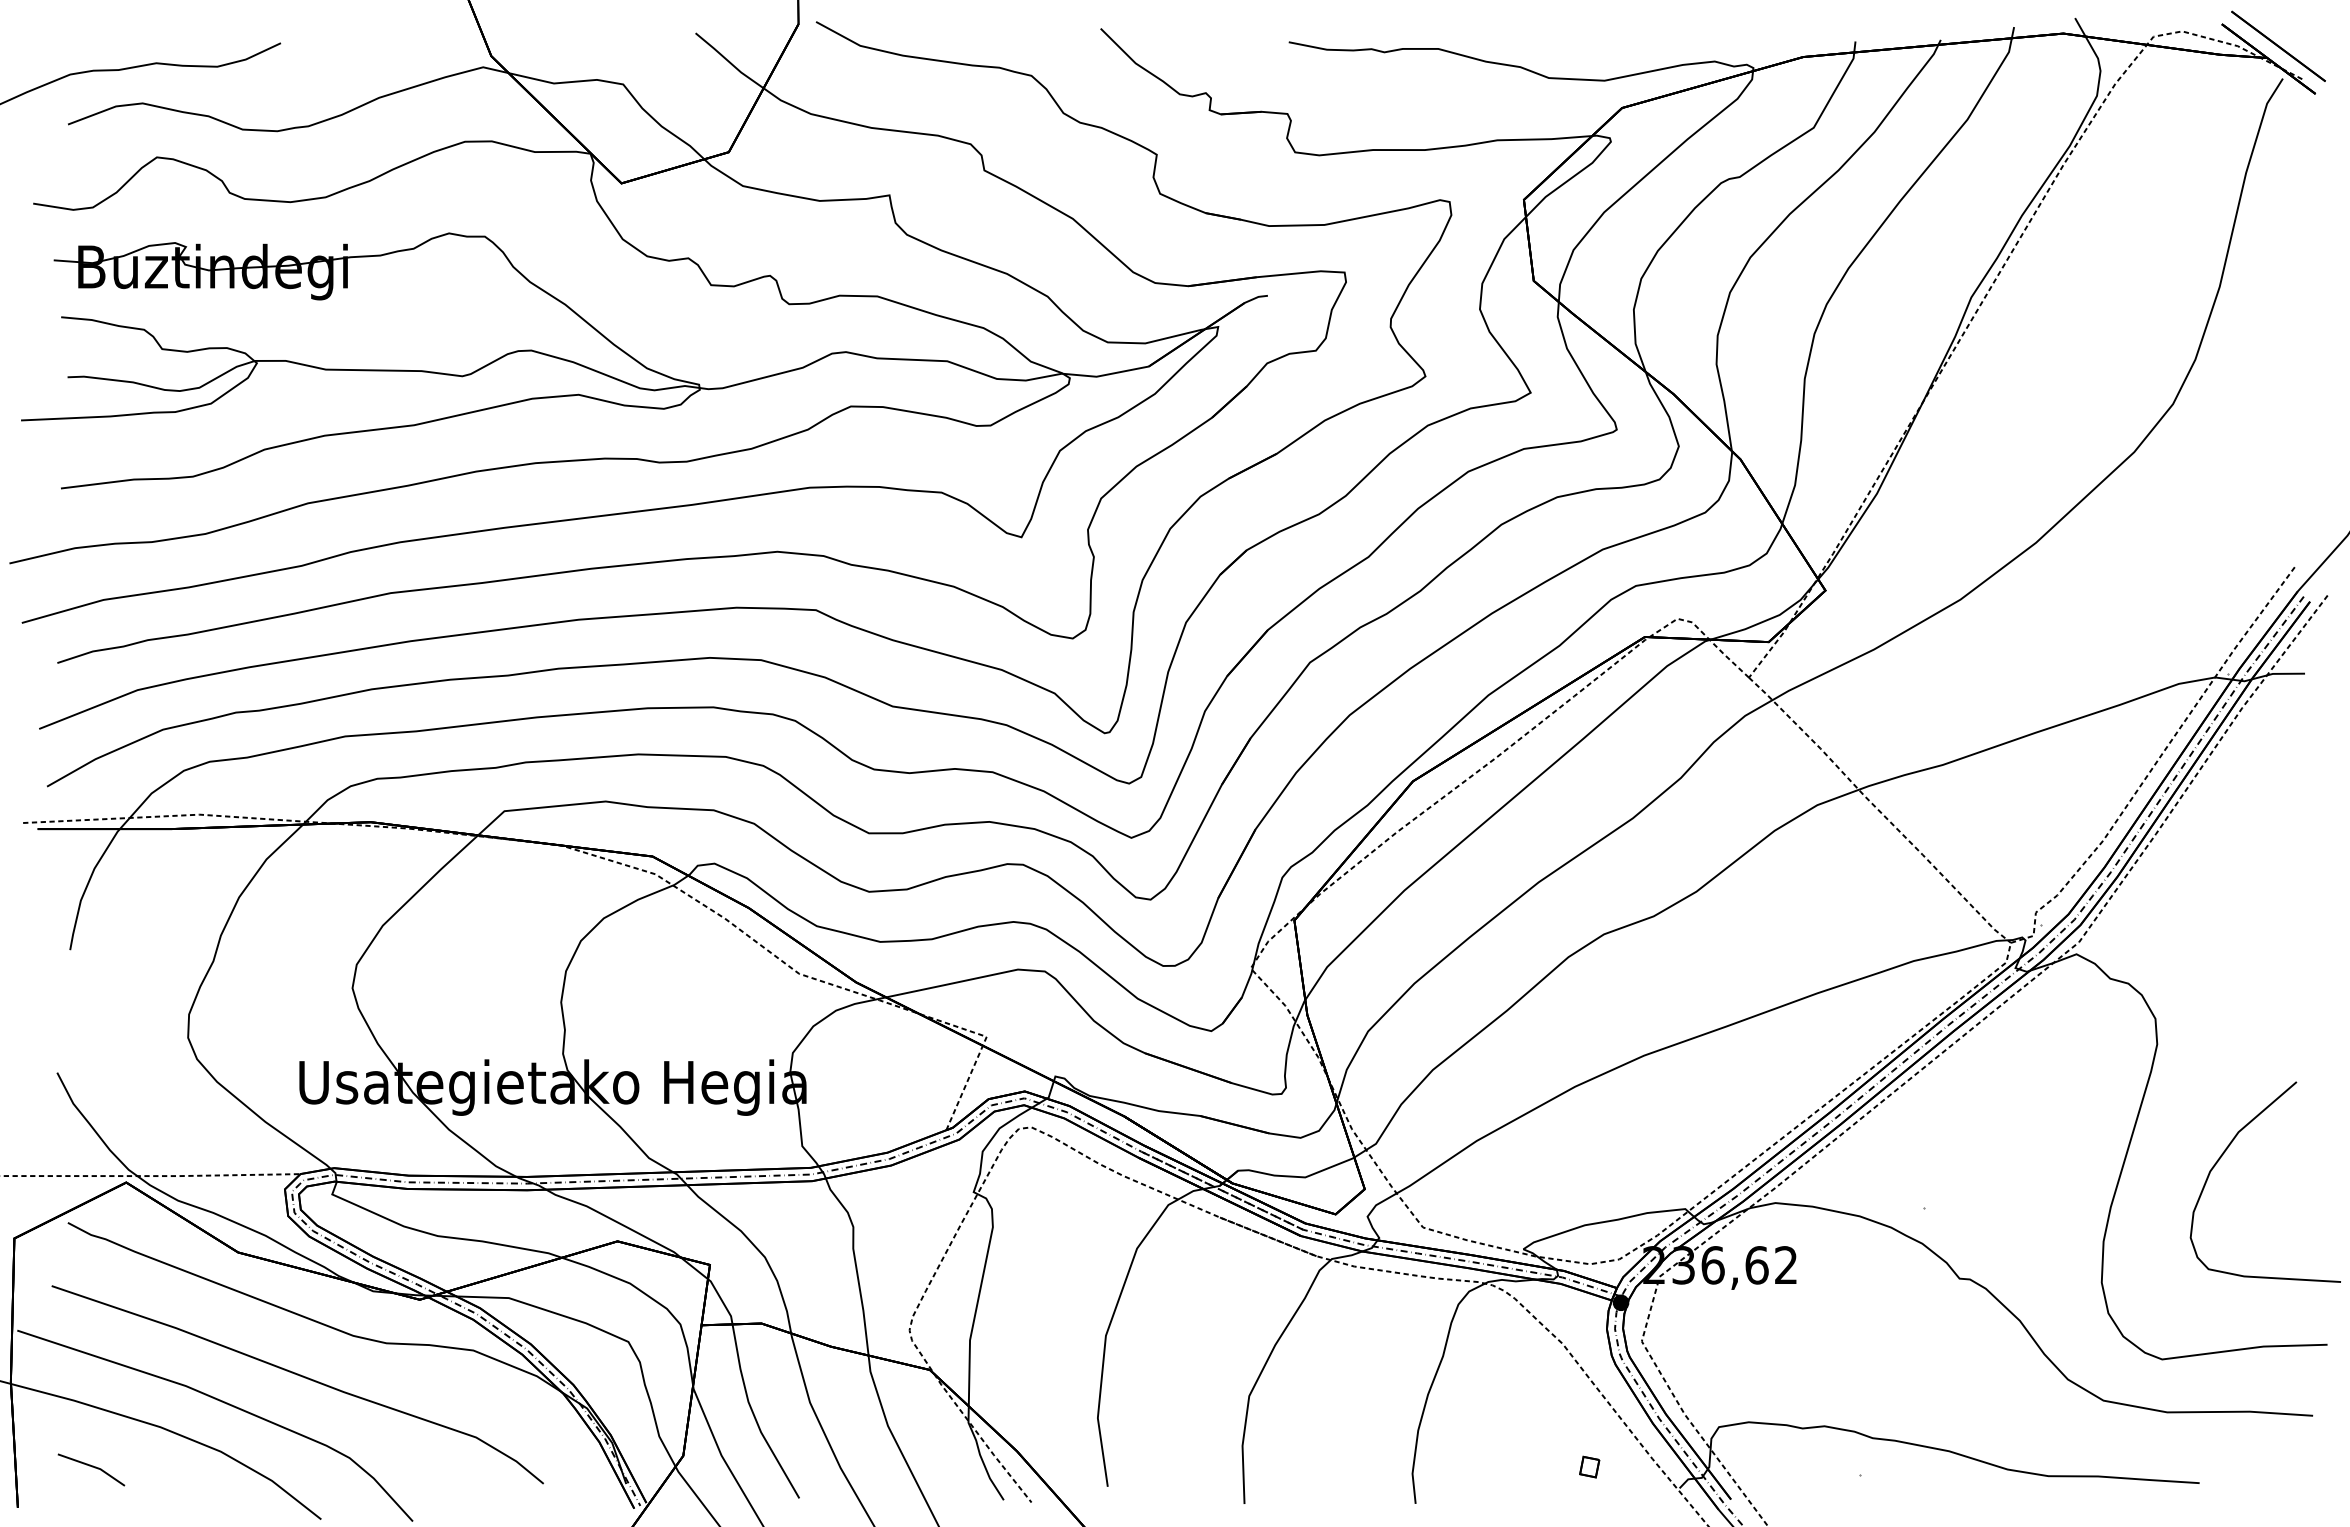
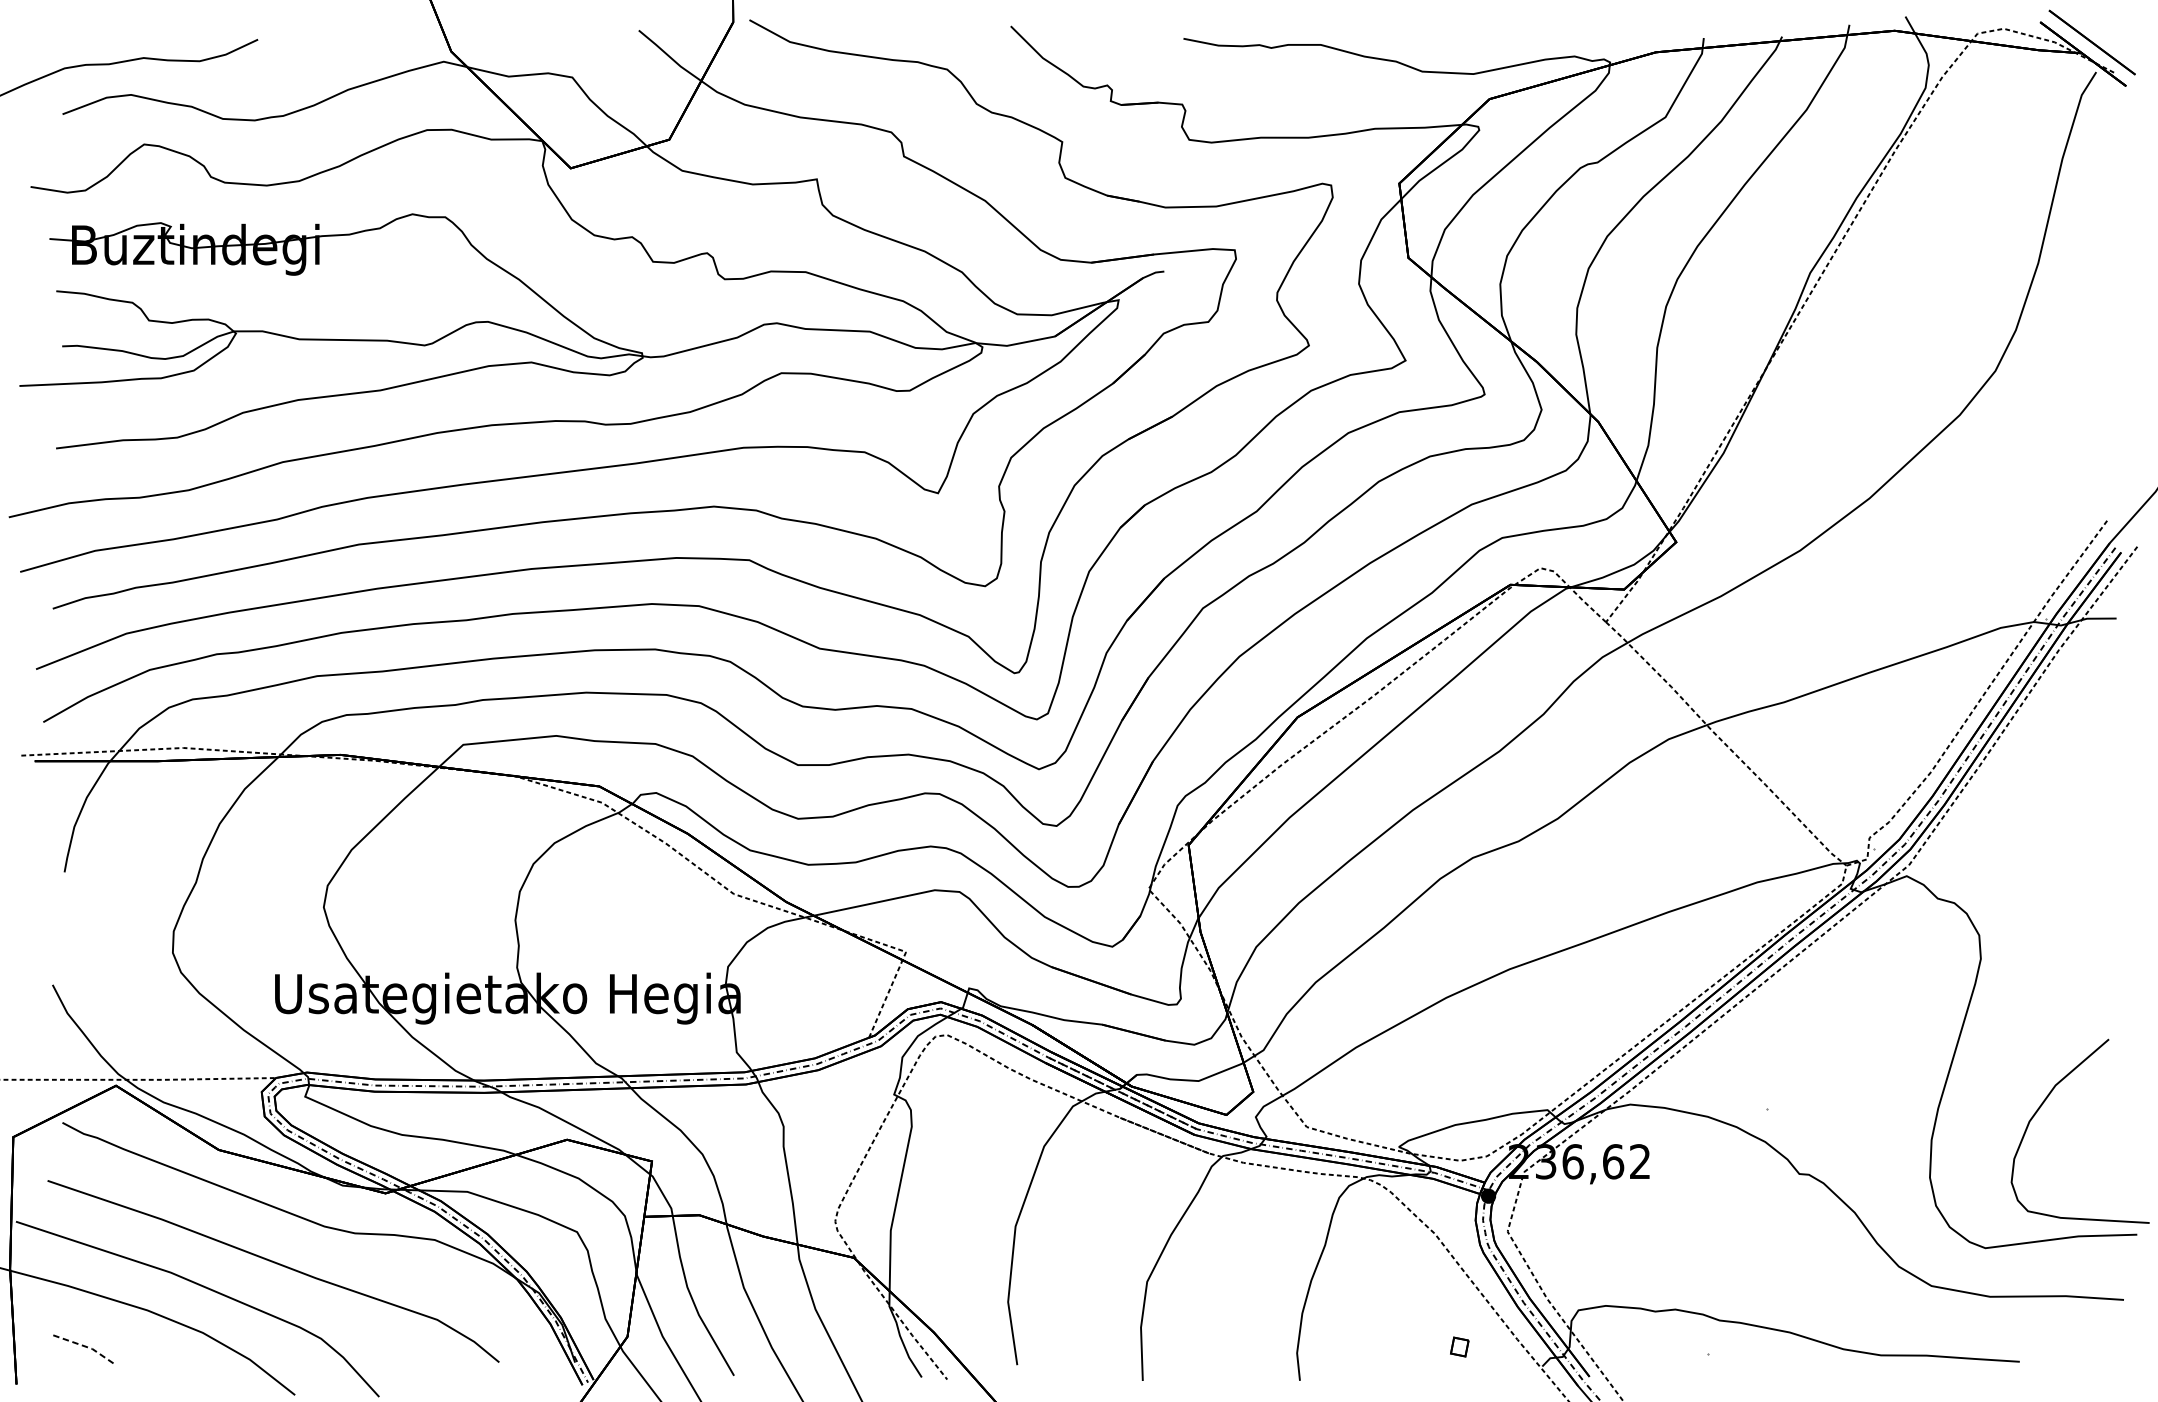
curve: (2225, 1152) -> (2043, 1104), moved
line: (93, 1466) -> (85, 1346), solid -> dashed

